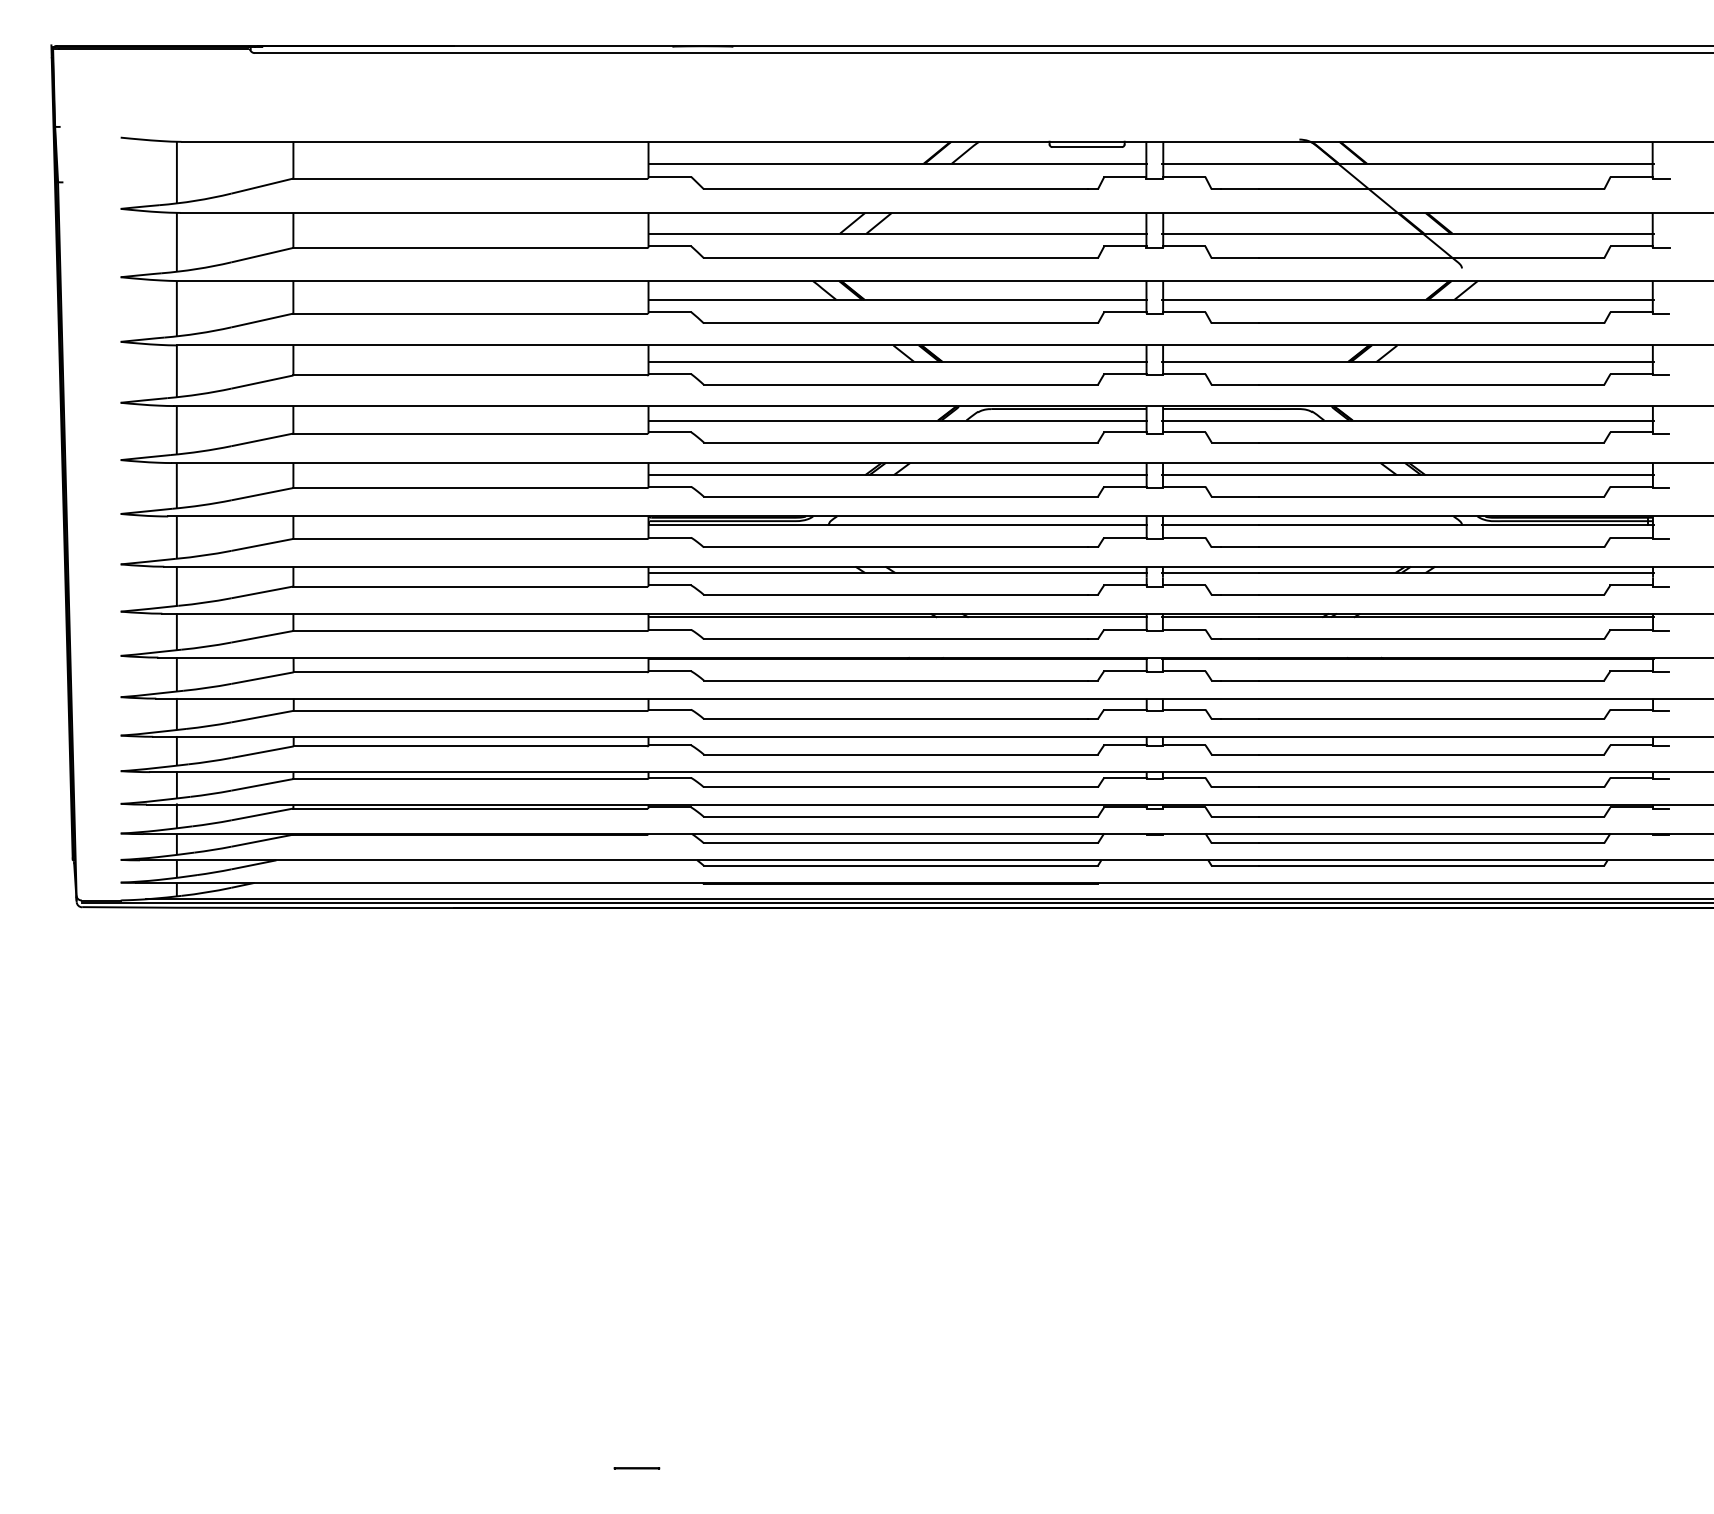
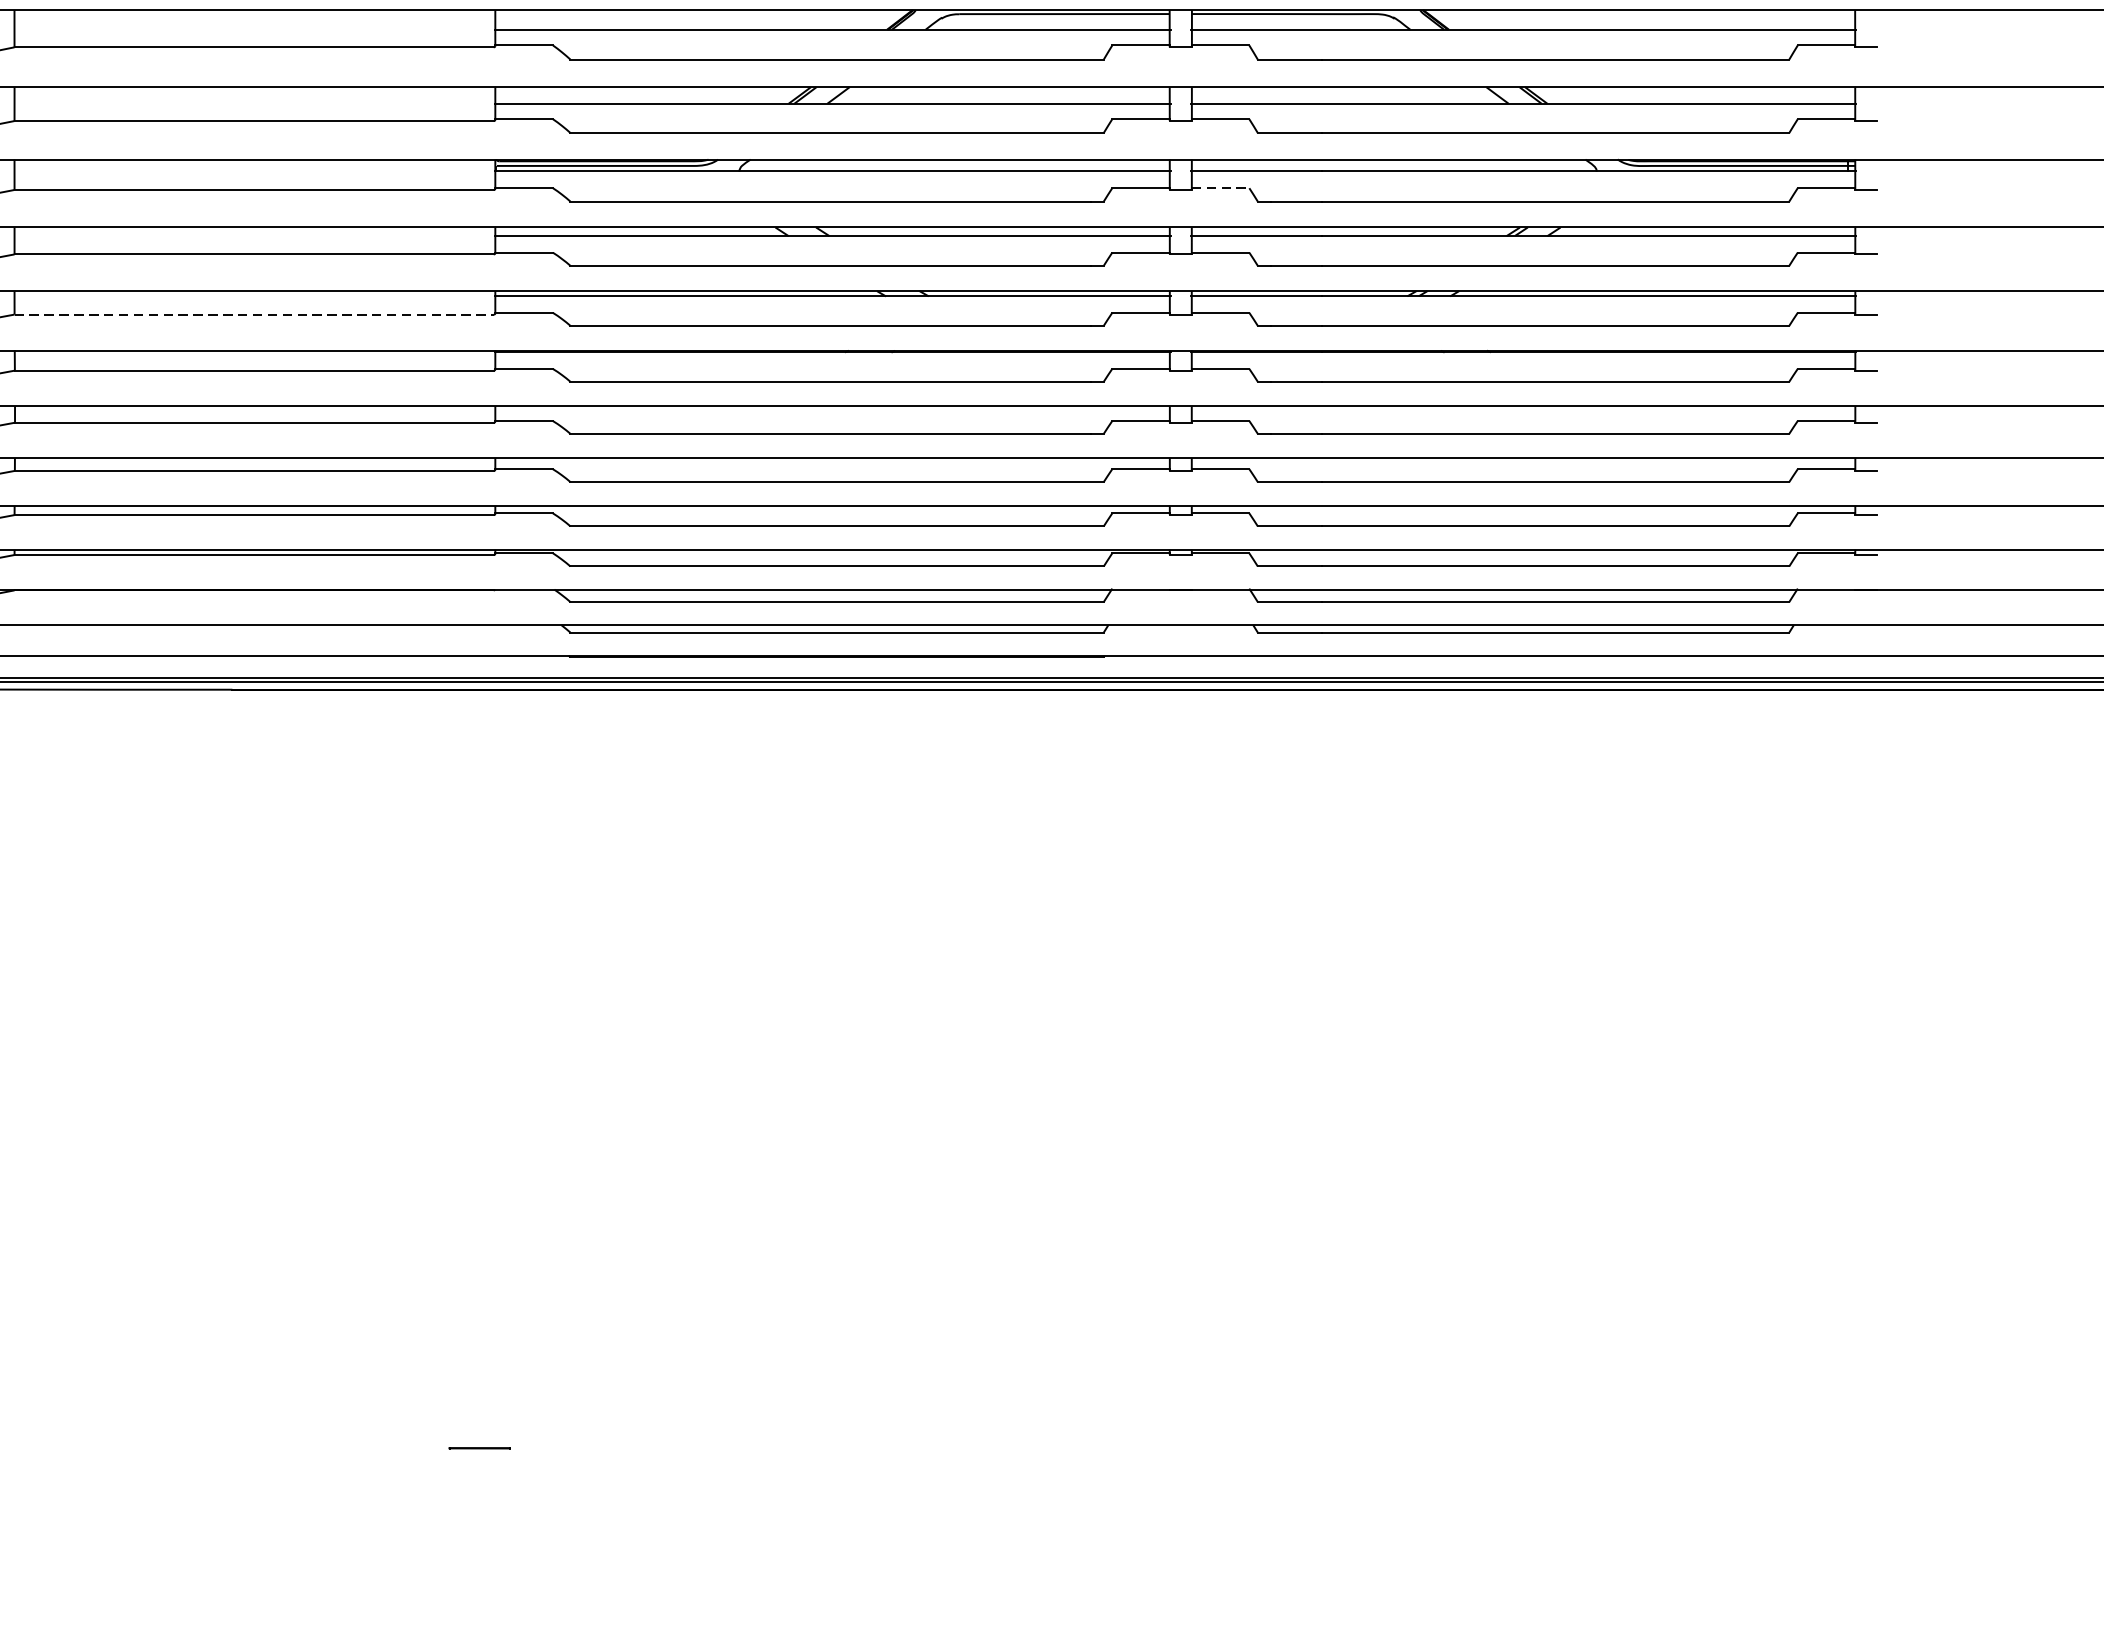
line: (1184, 537) -> (1220, 188), solid -> dashed
line: (470, 630) -> (254, 313), solid -> dashed

